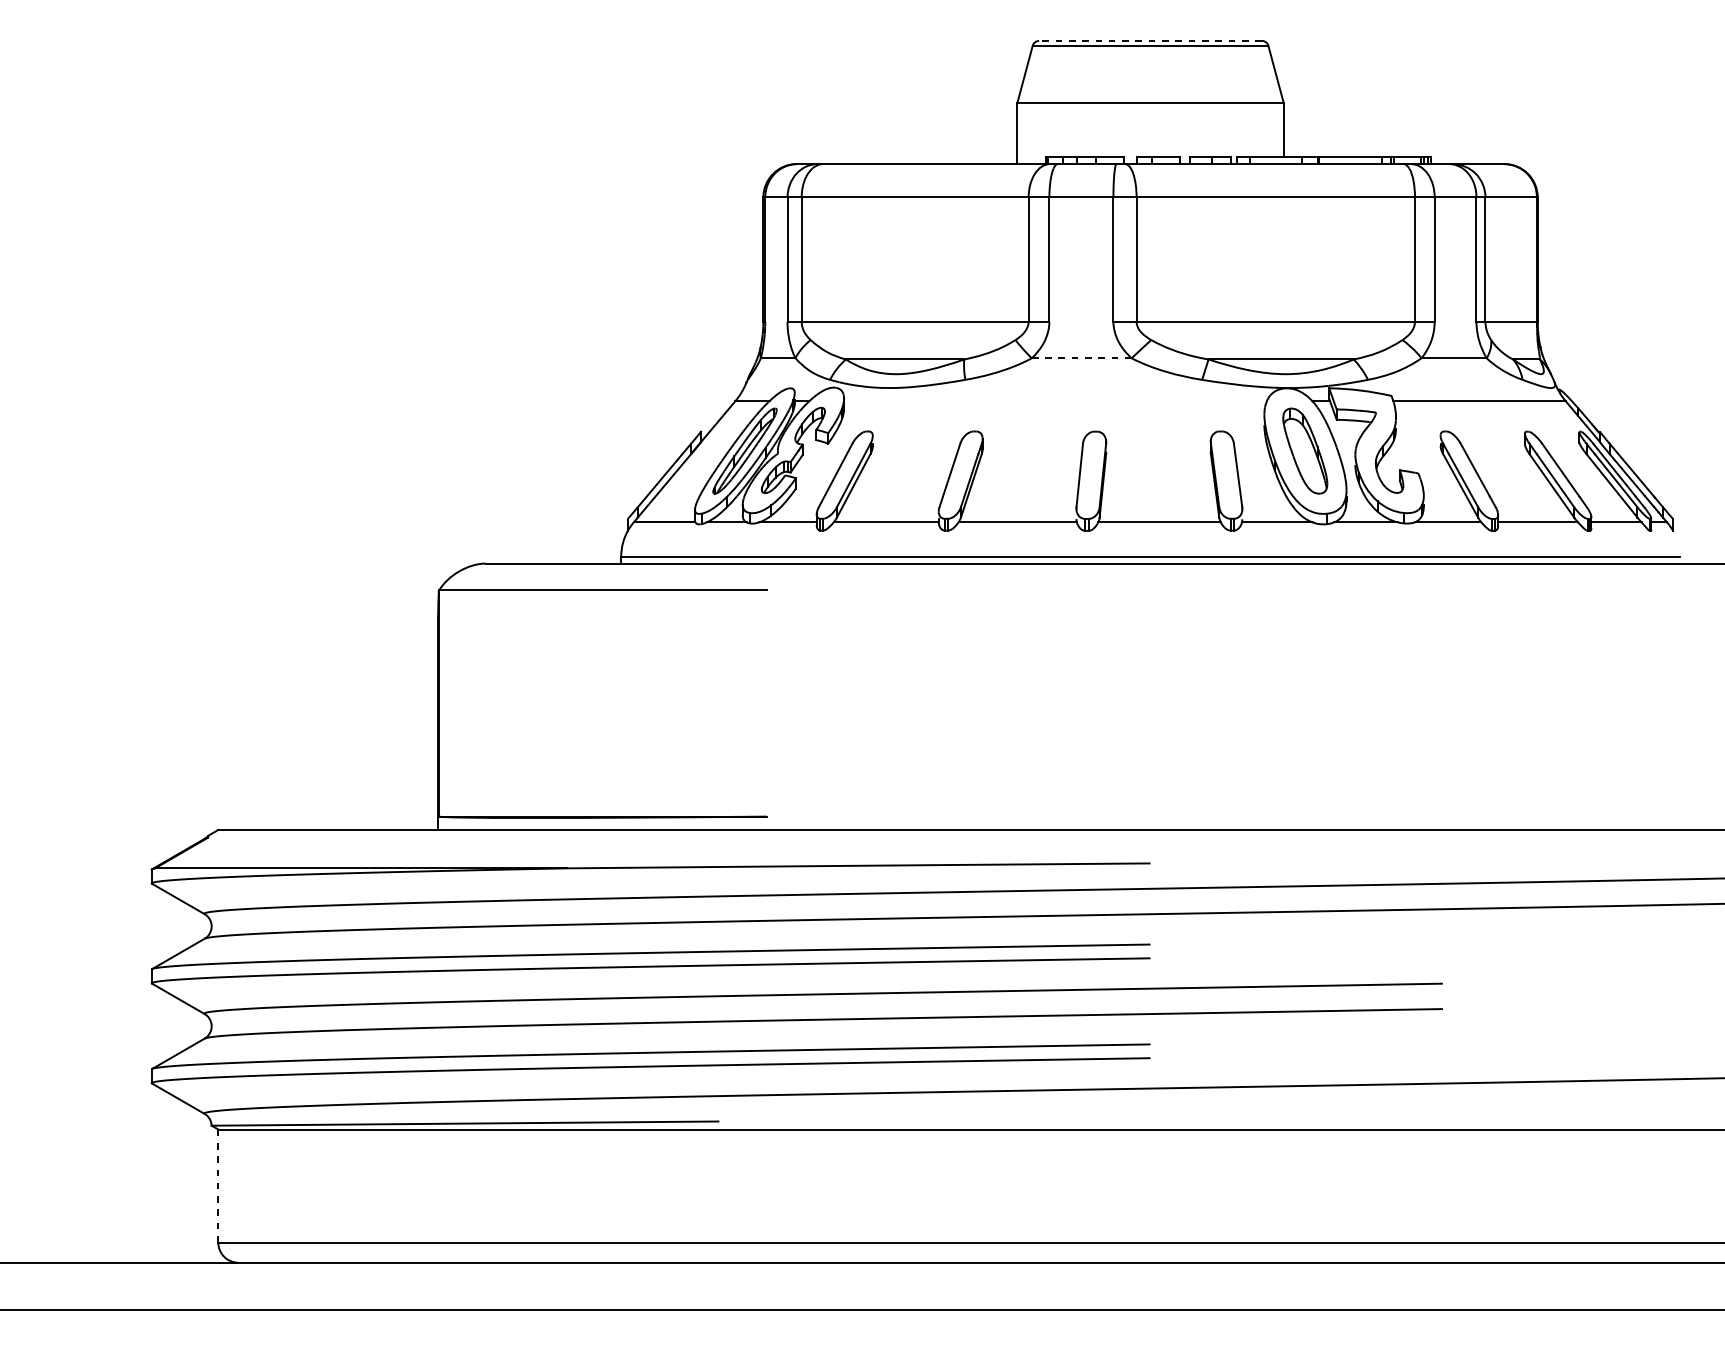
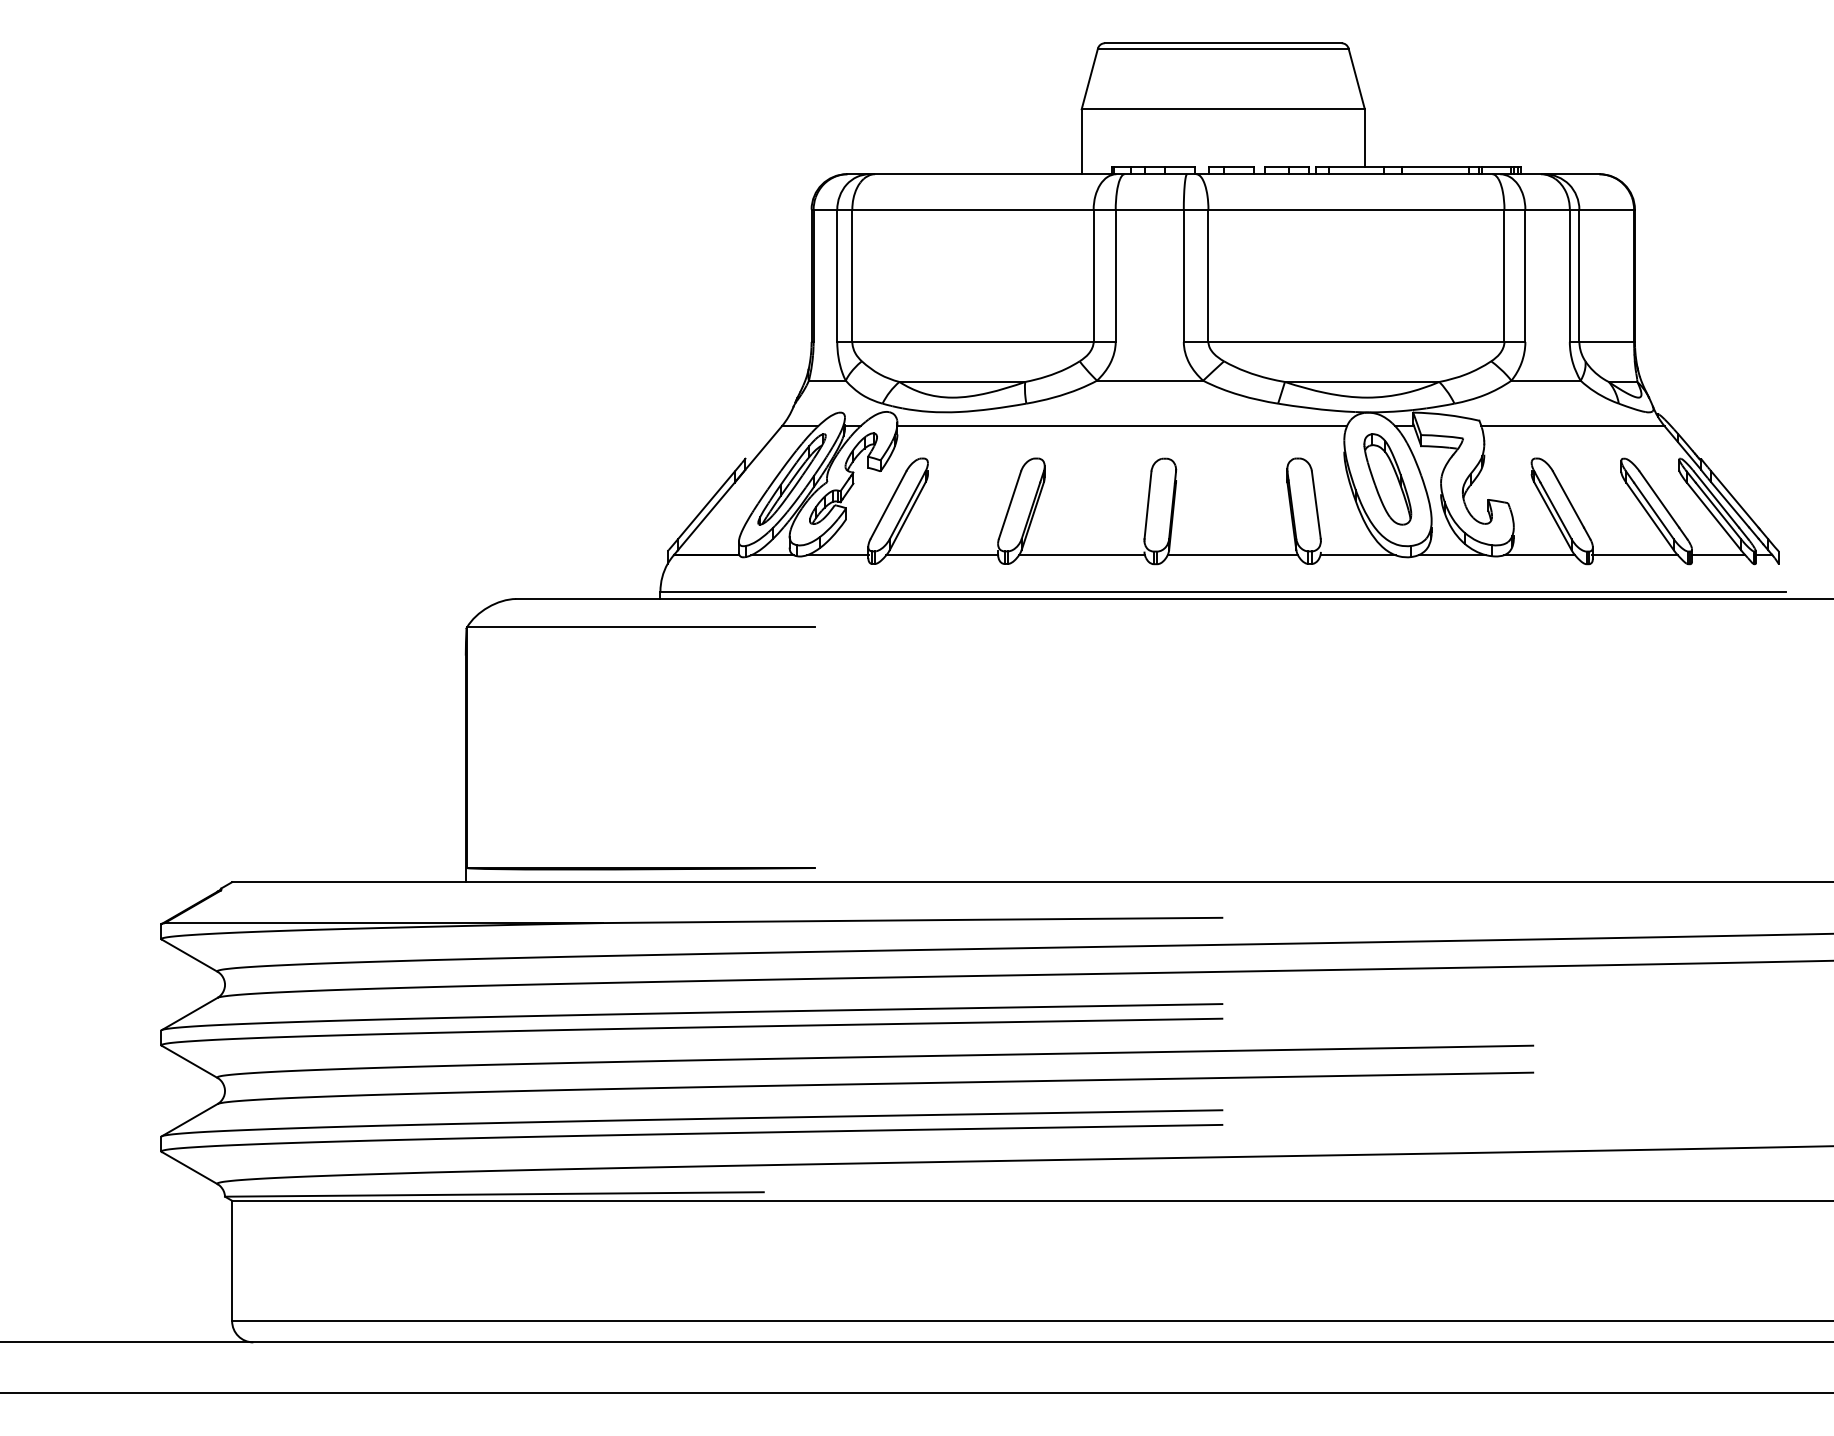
line: (1149, 41) -> (1222, 43), dashed -> solid
line: (1082, 358) -> (1150, 380), dashed -> solid
line: (1055, 401) -> (1122, 426), added
line: (218, 1185) -> (232, 1260), dashed -> solid

